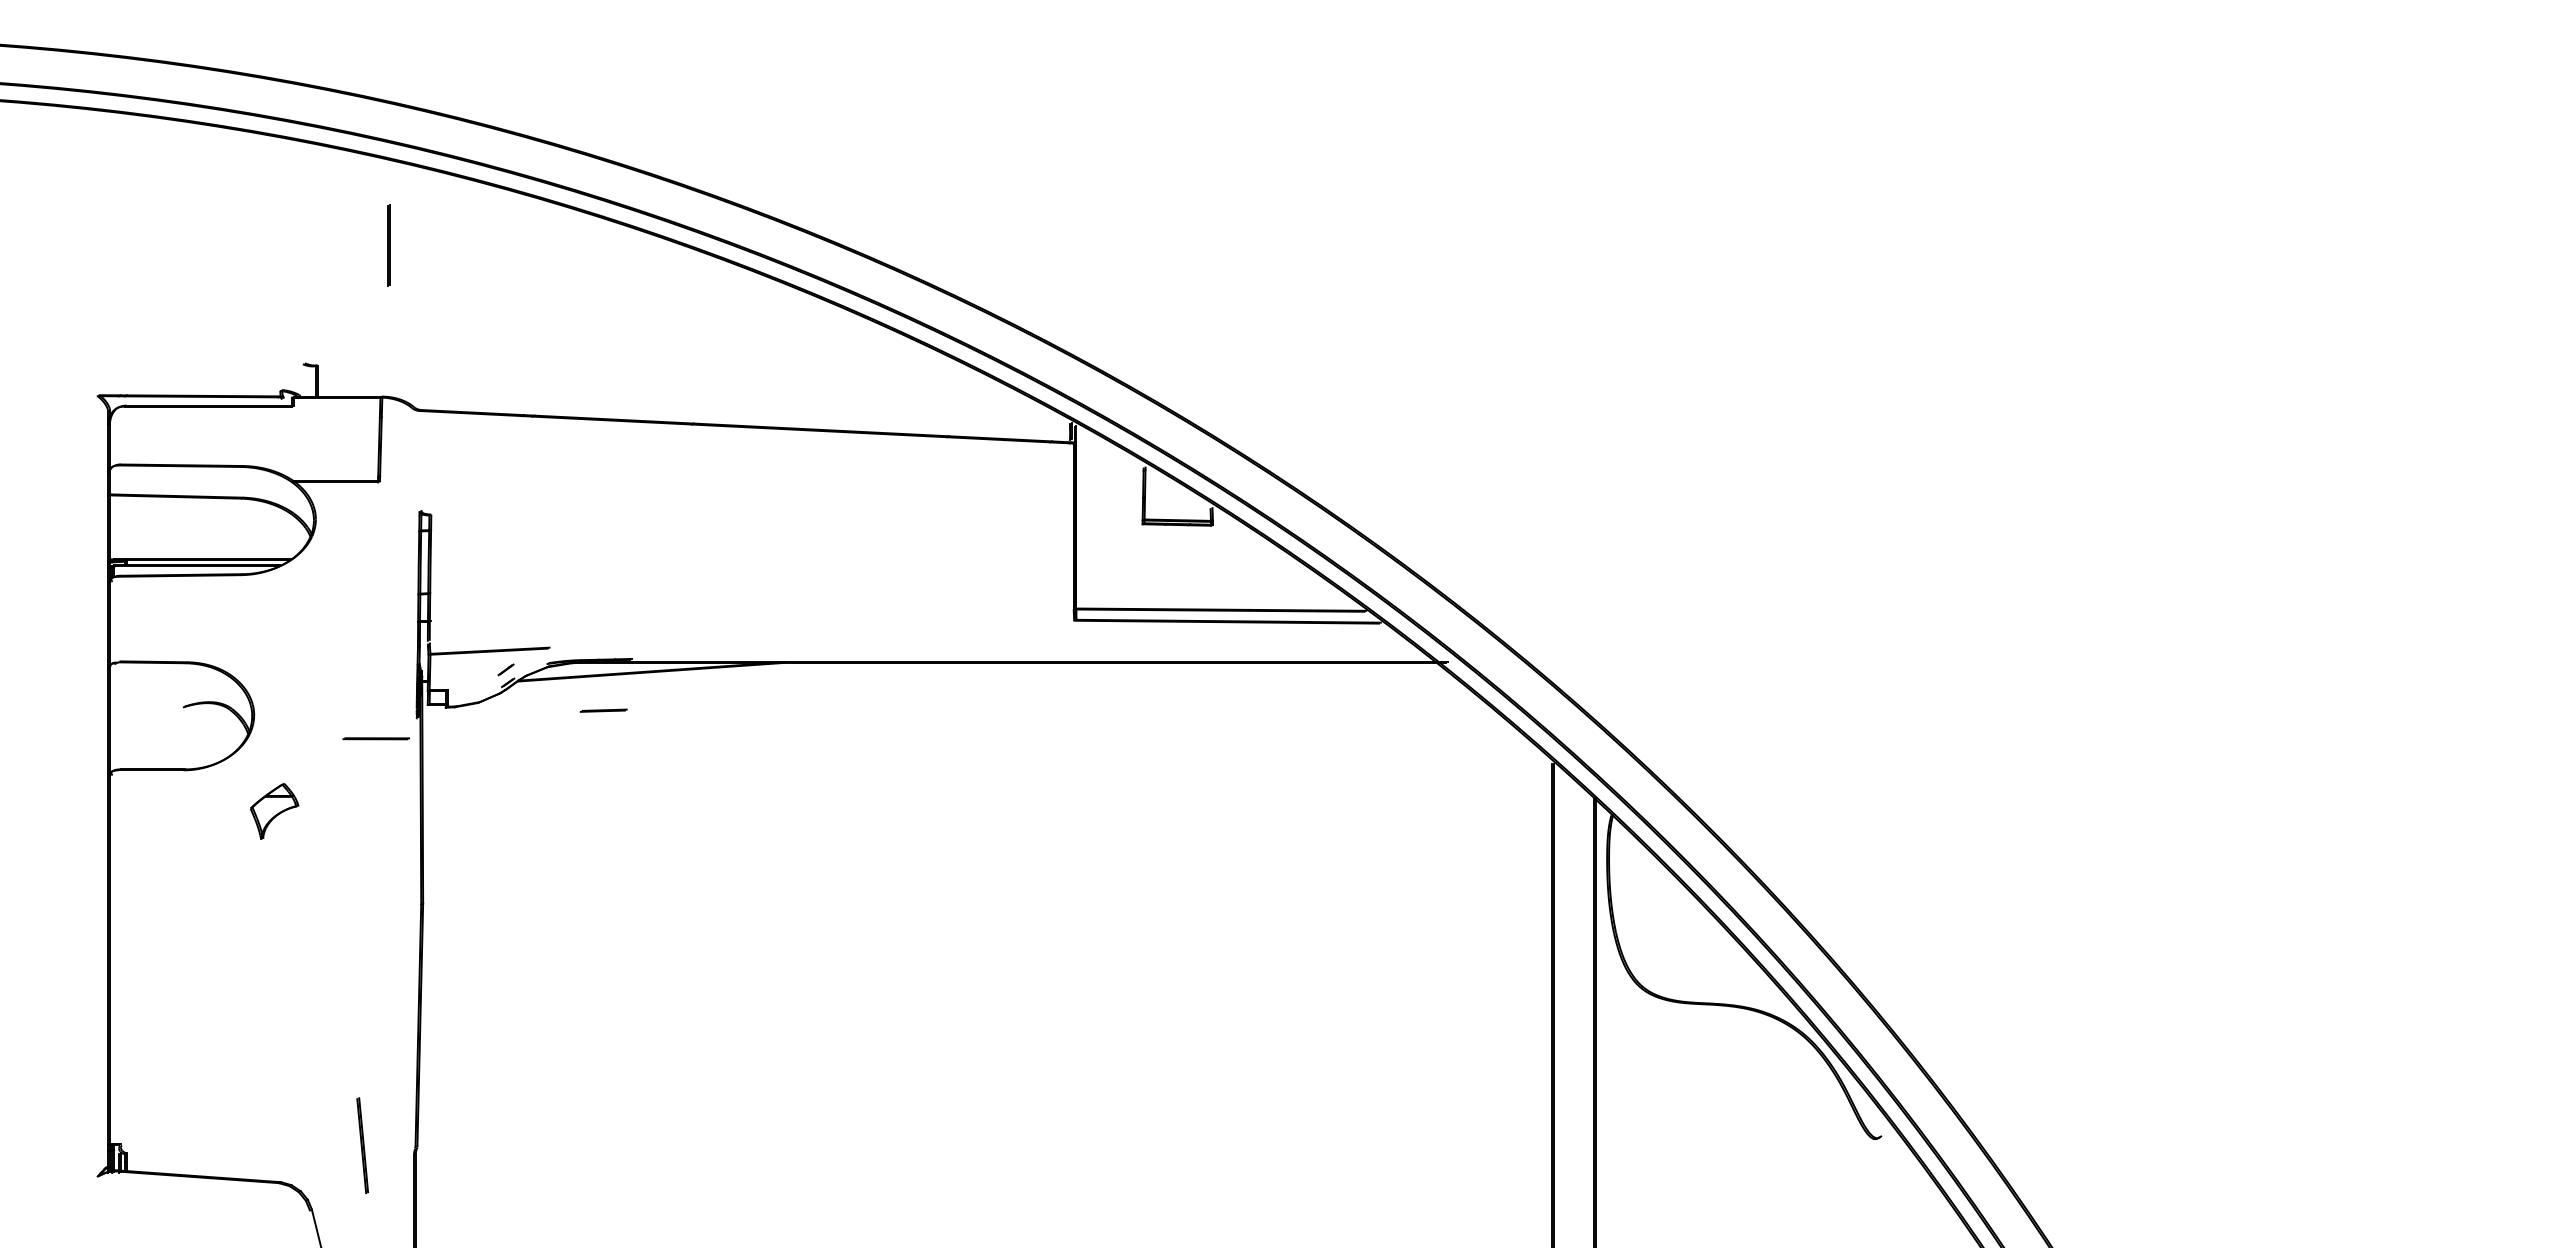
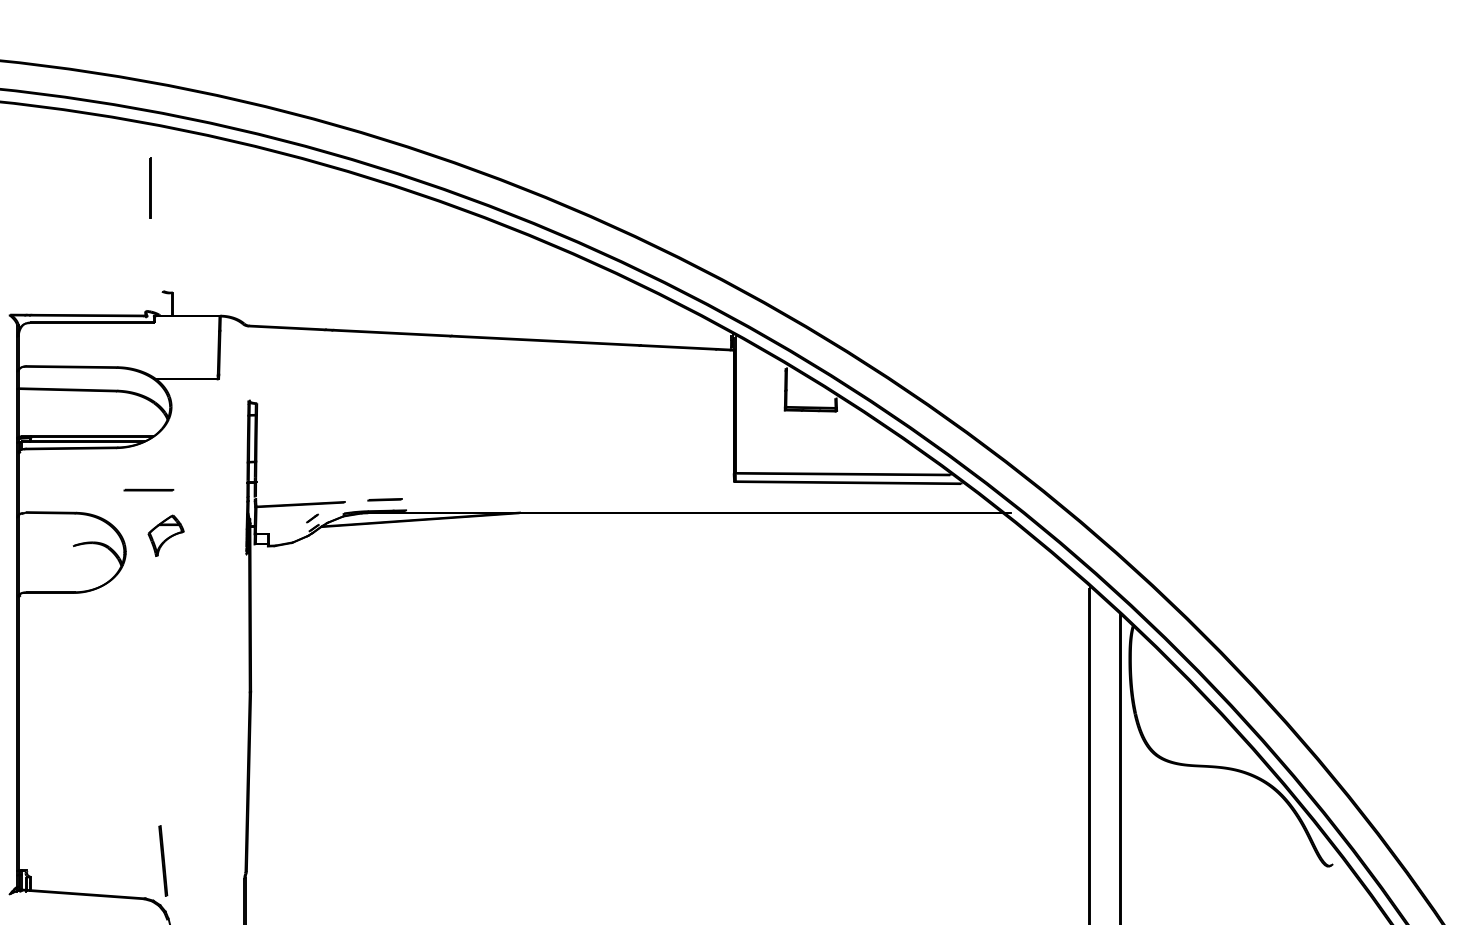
line: (388, 245) -> (149, 188), moved
line: (603, 710) -> (384, 499), moved
line: (376, 738) -> (149, 489), moved
part: (274, 811) -> (166, 535), moved
part: (362, 1145) -> (163, 860), moved

